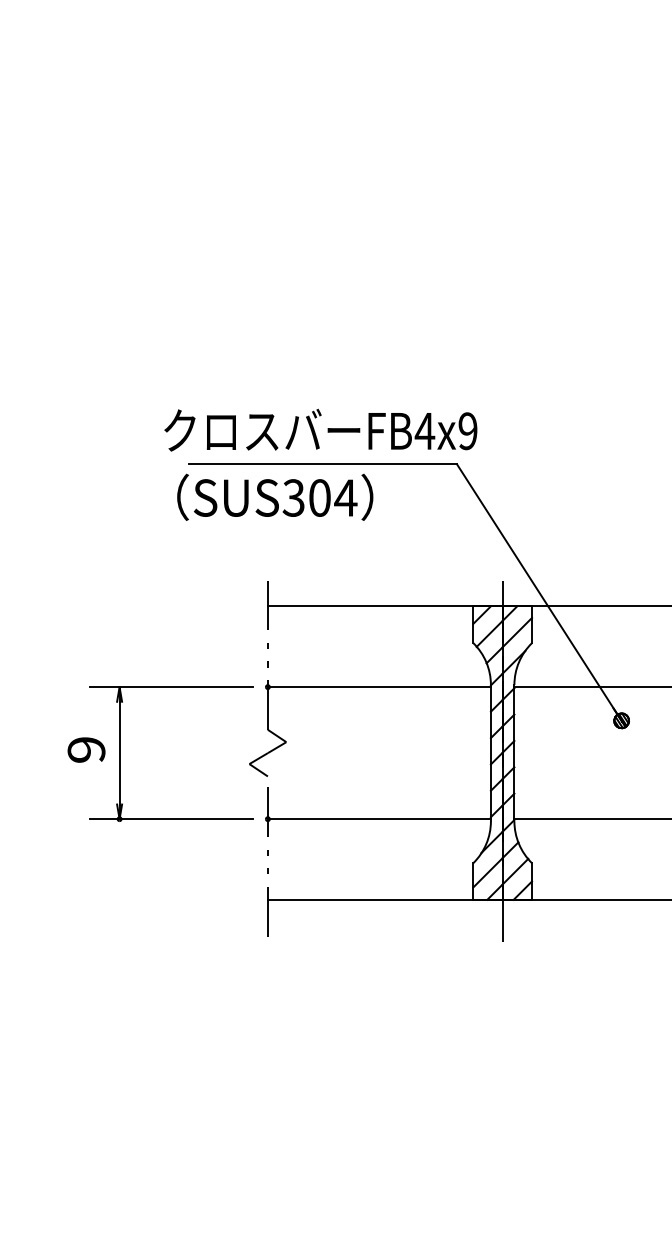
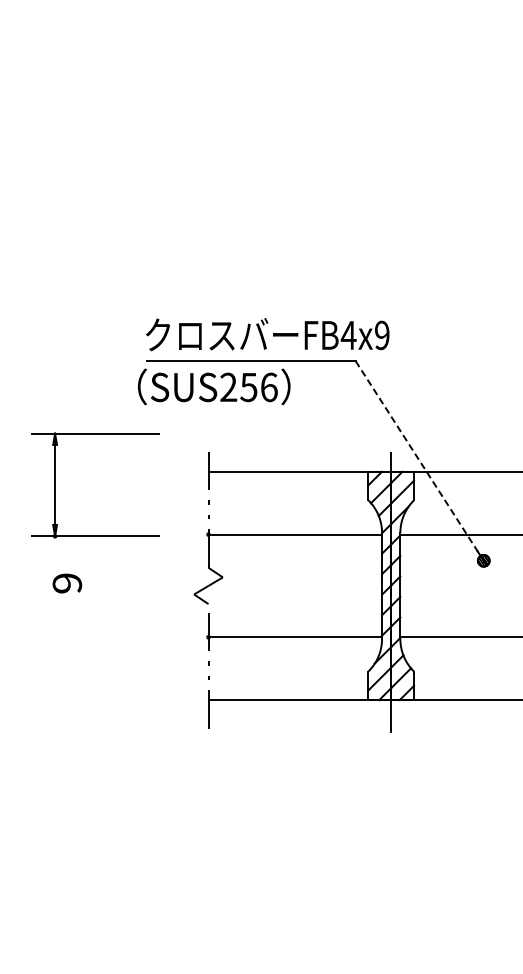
text: (320, 430) -> (267, 334), moved
text: (320, 498) -> (249, 387), SUS304 -> SUS256
line: (539, 591) -> (419, 460), solid -> dashed
part: (120, 753) -> (55, 485), moved

